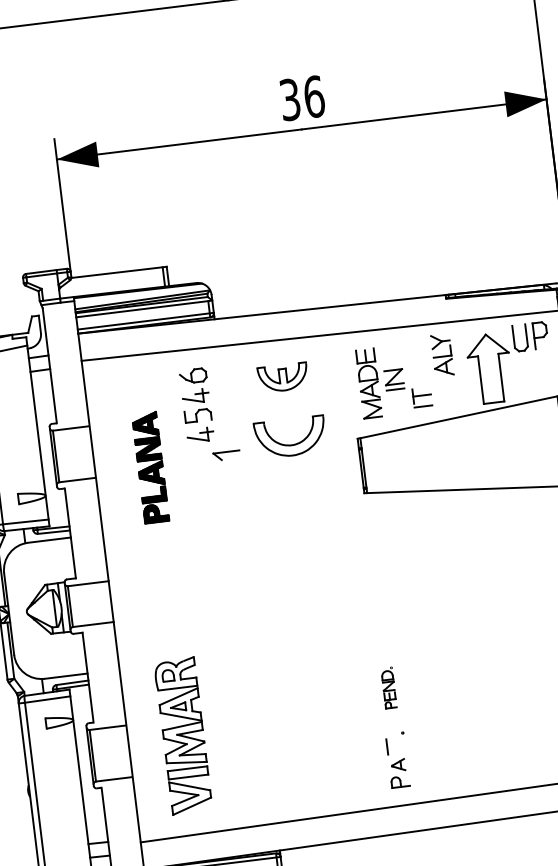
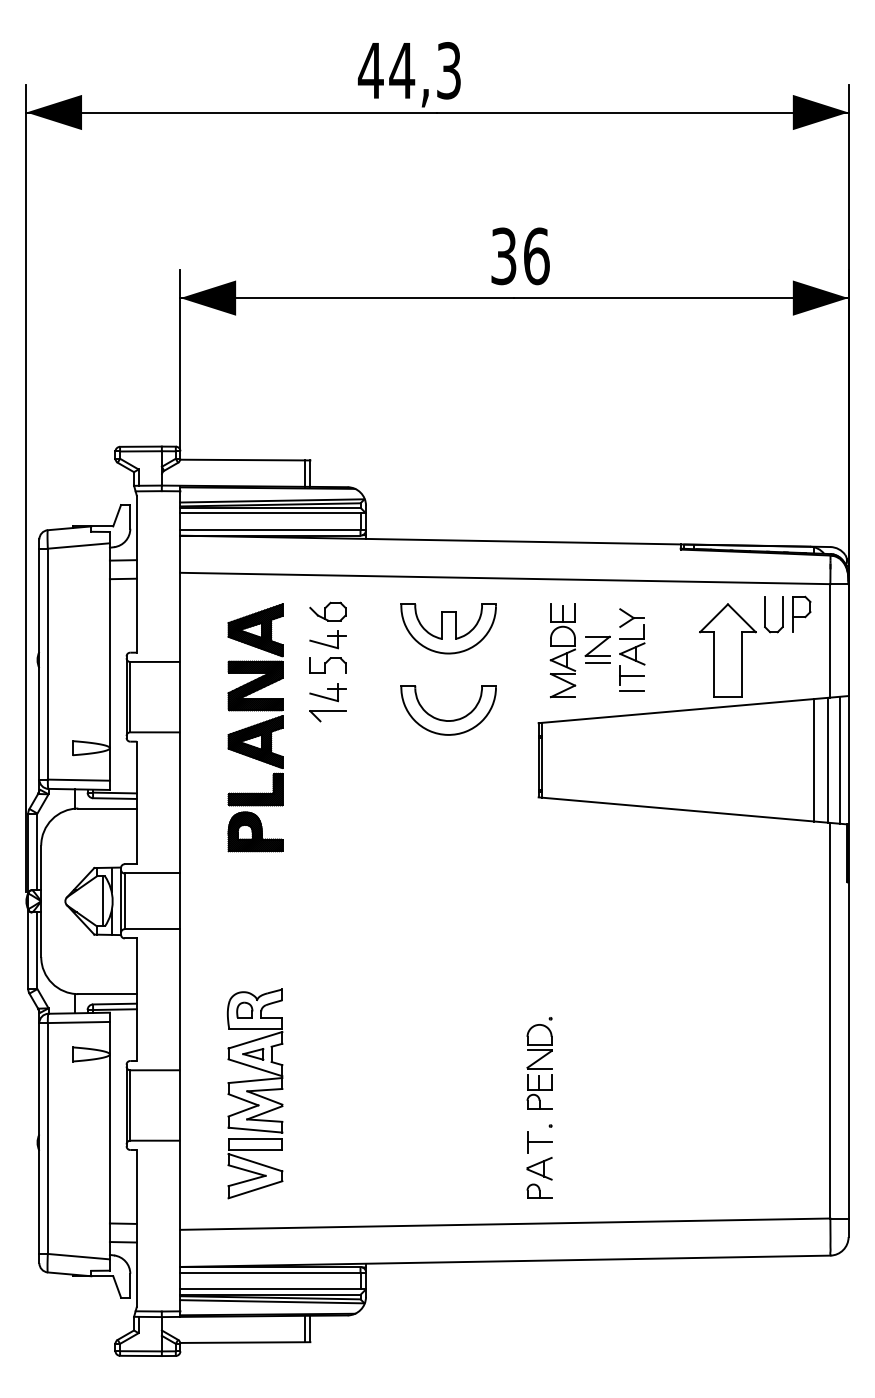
part: (442, 354) -> (632, 636), moved
part: (283, 377) -> (448, 628), size x1.43
part: (226, 455) -> (327, 716), moved
part: (150, 467) -> (255, 727), size x1.67
part: (388, 688) -> (539, 1063), size x1.67
line: (396, 746) -> (539, 1142), added
part: (398, 765) -> (539, 1168), size x1.43

